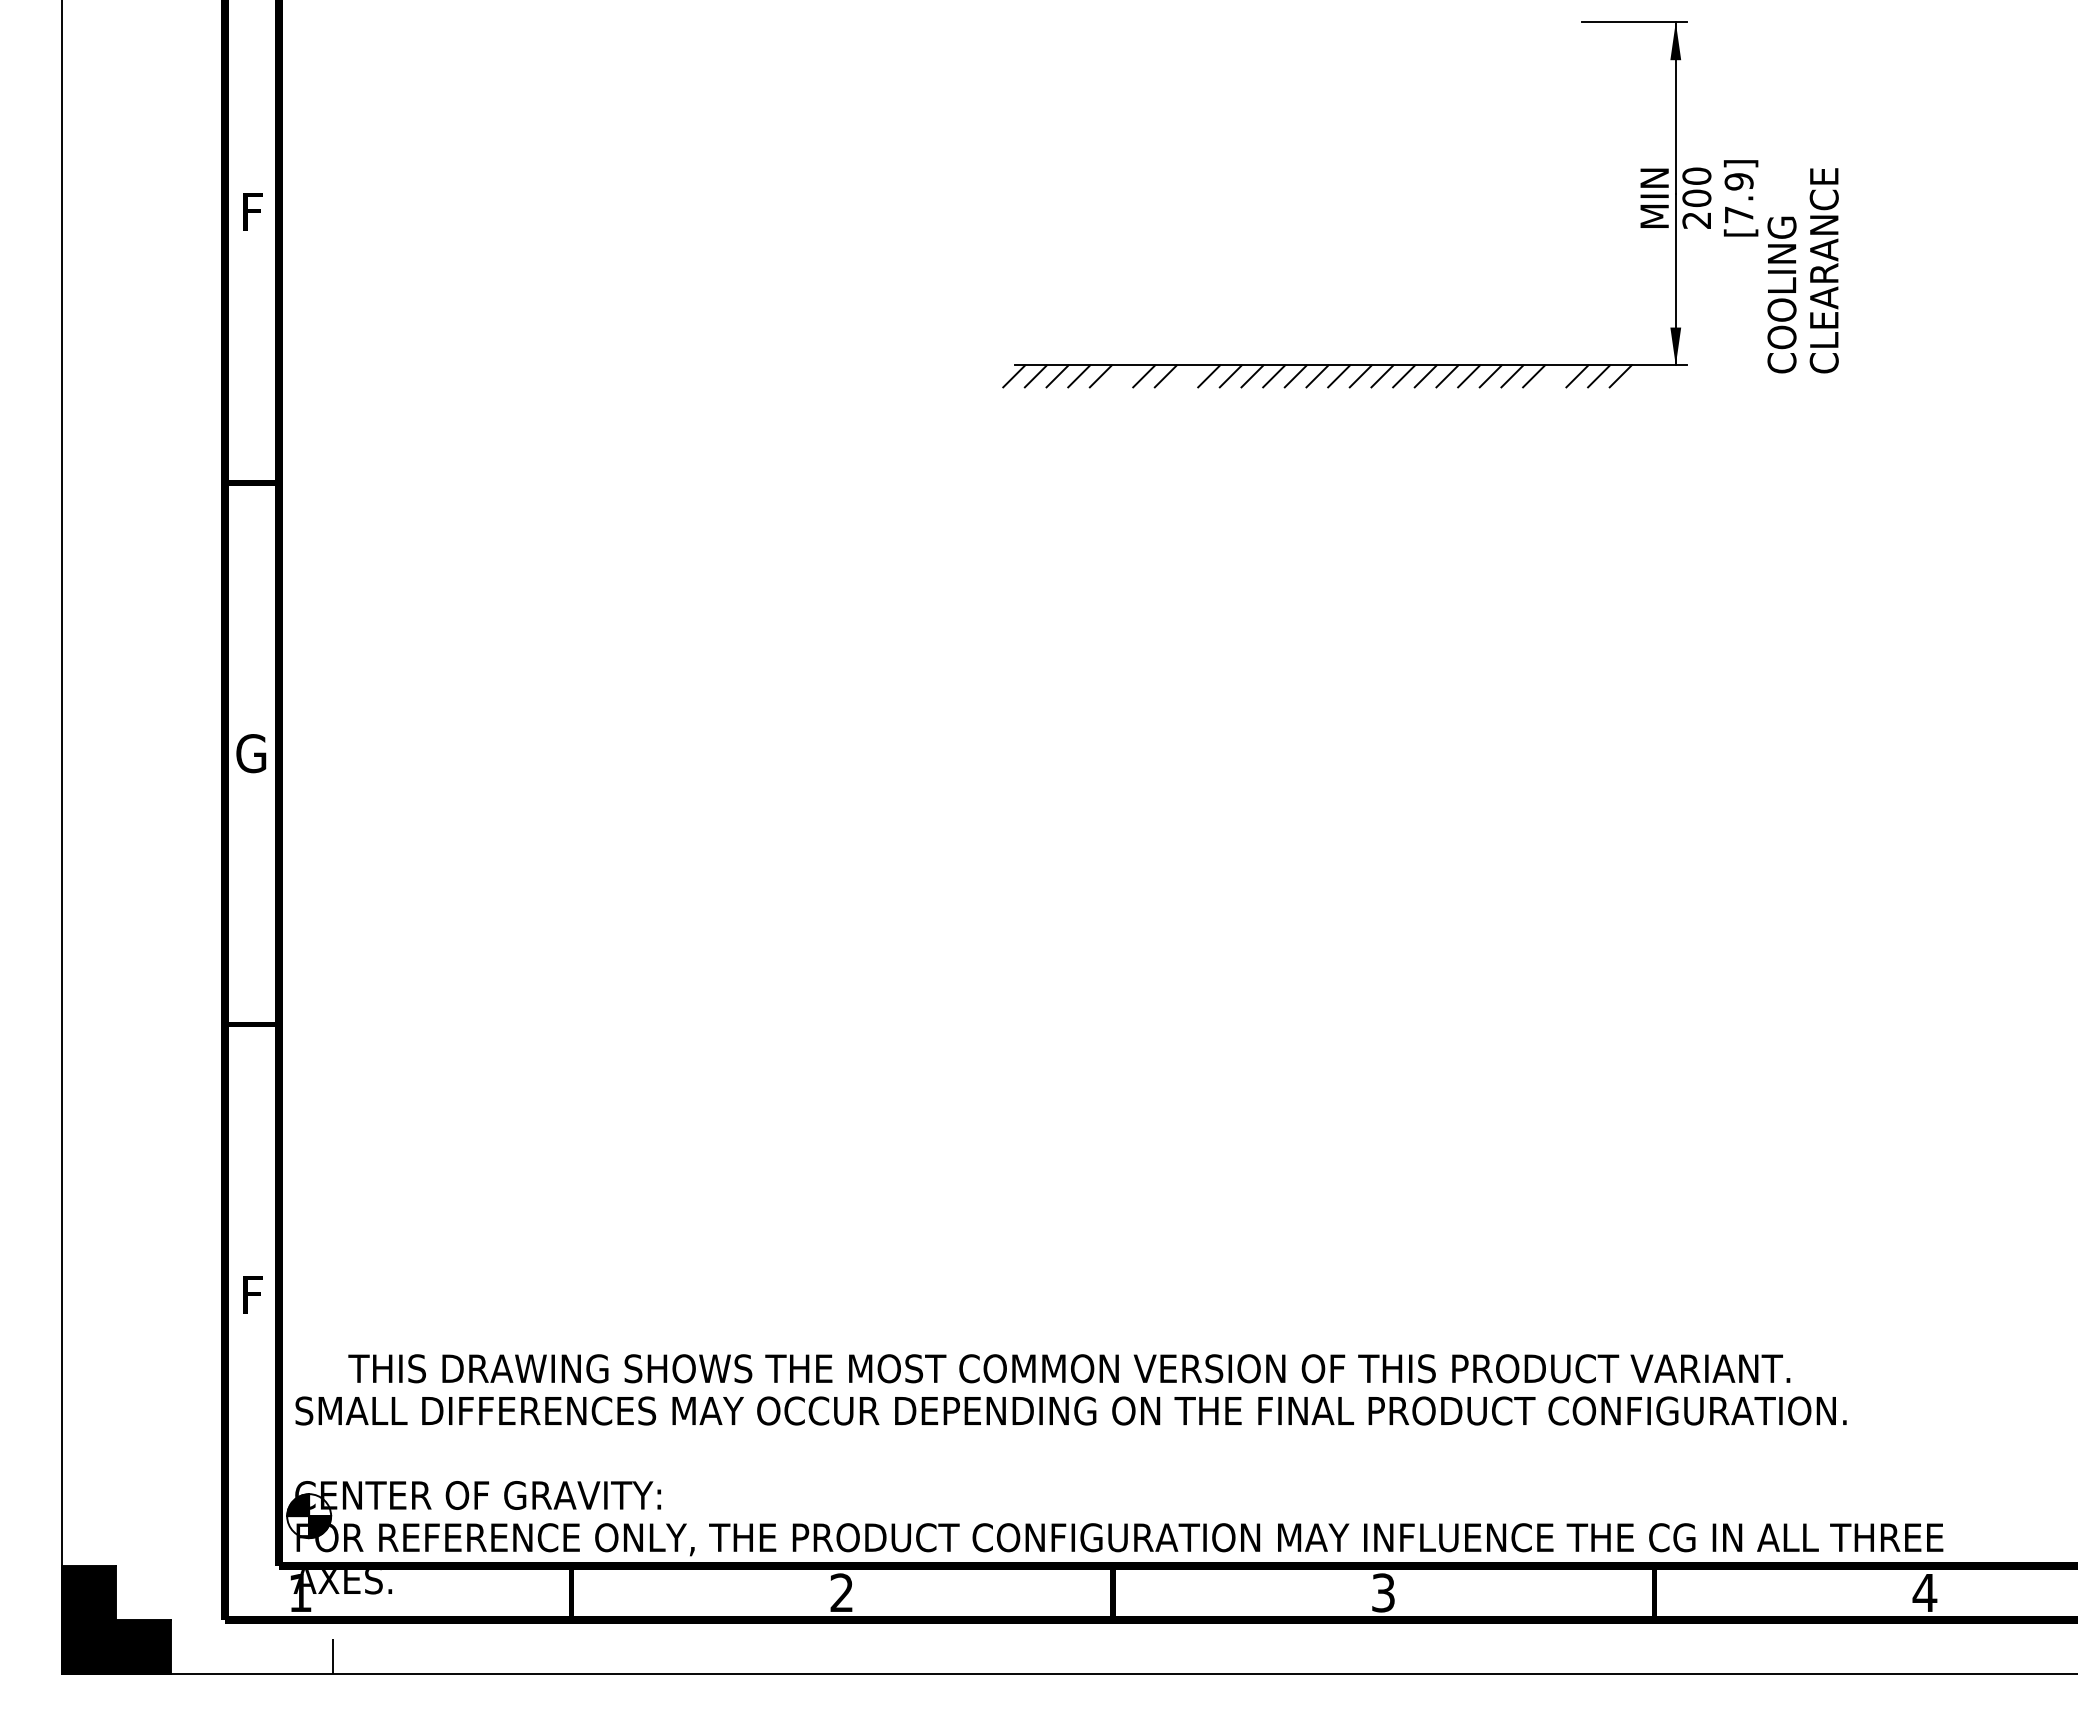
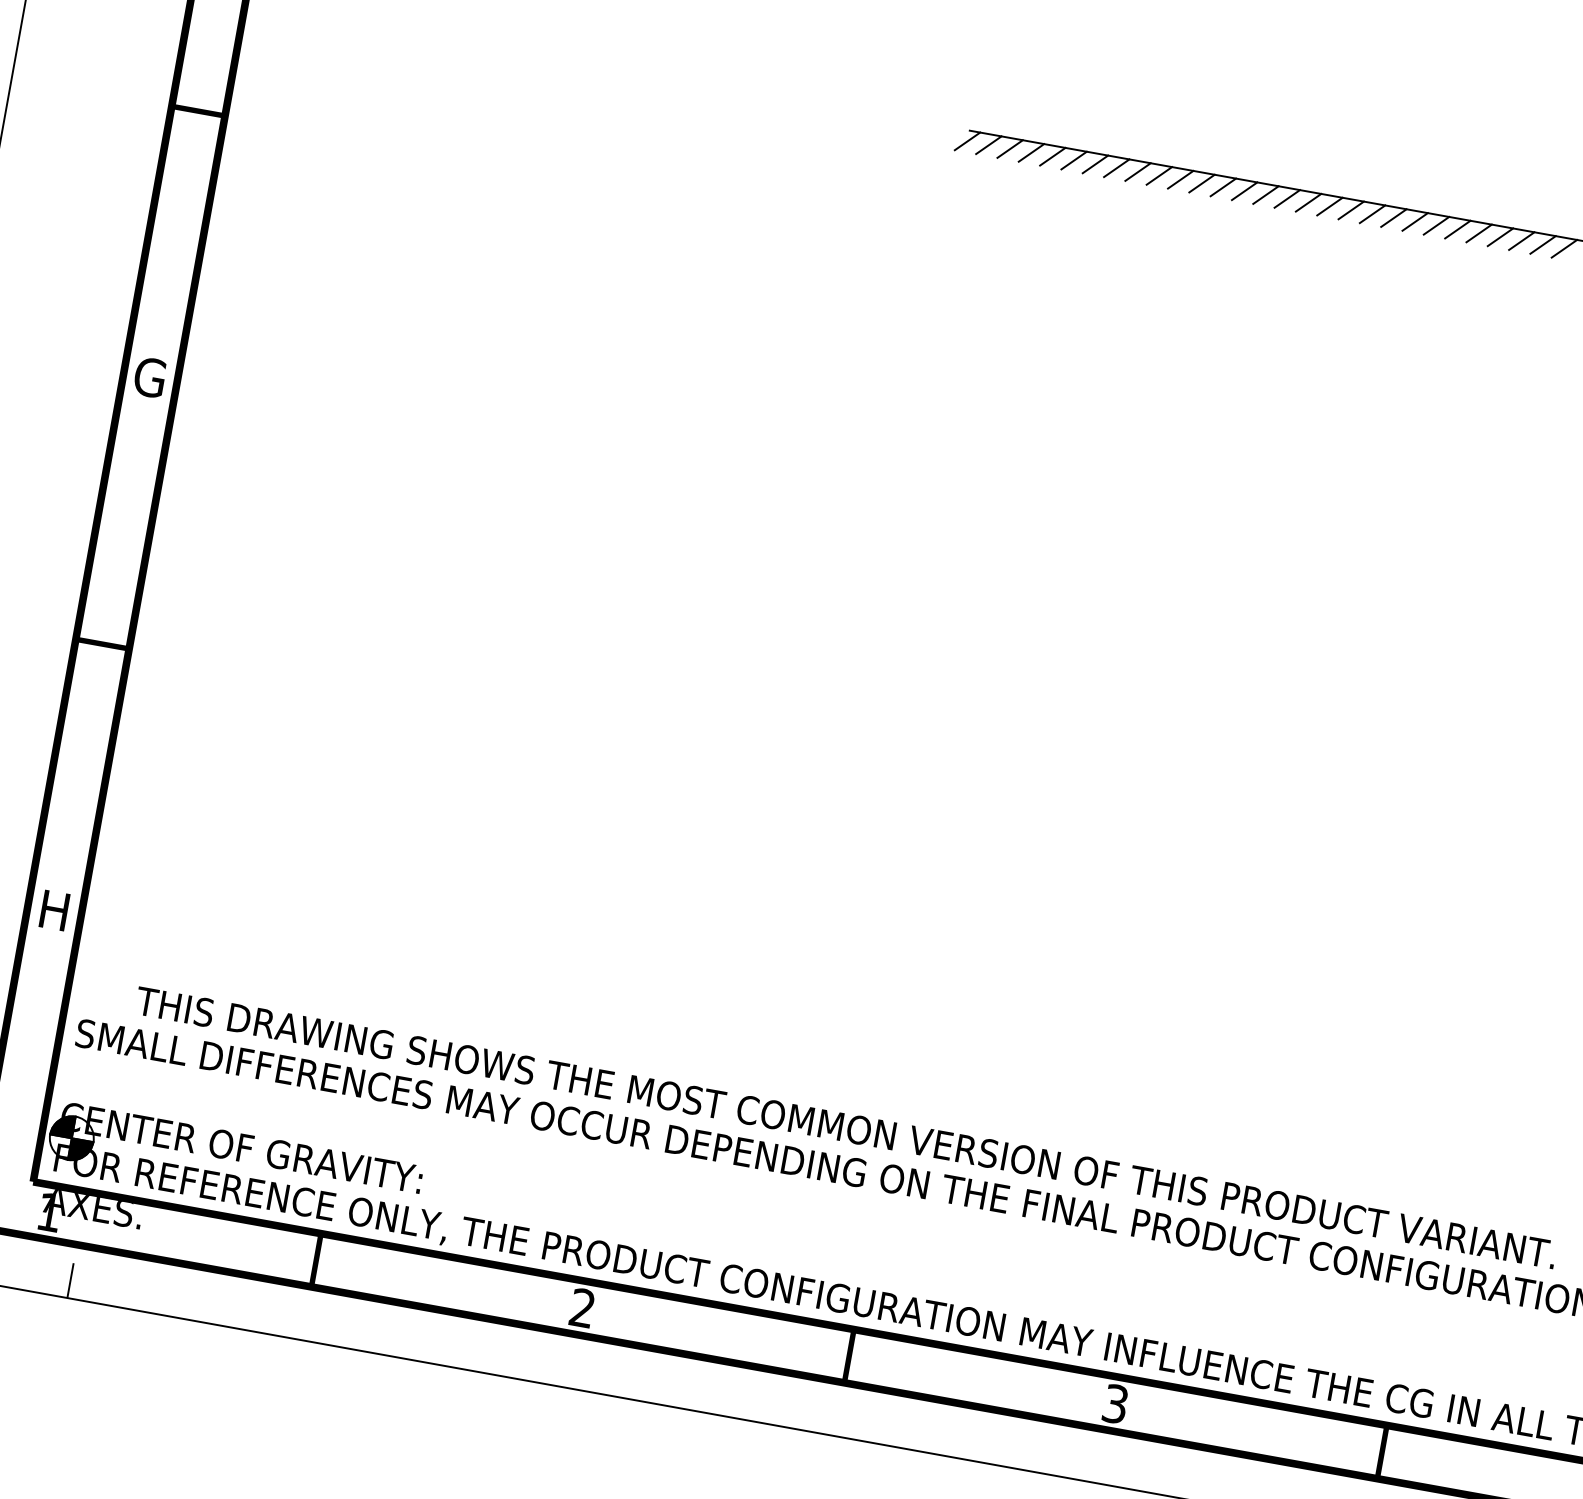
line: (1122, 376) -> (1074, 160), added
line: (1187, 376) -> (1138, 172), added
line: (1555, 376) -> (1500, 237), added
text: (251, 1294) -> (54, 909), F -> H

